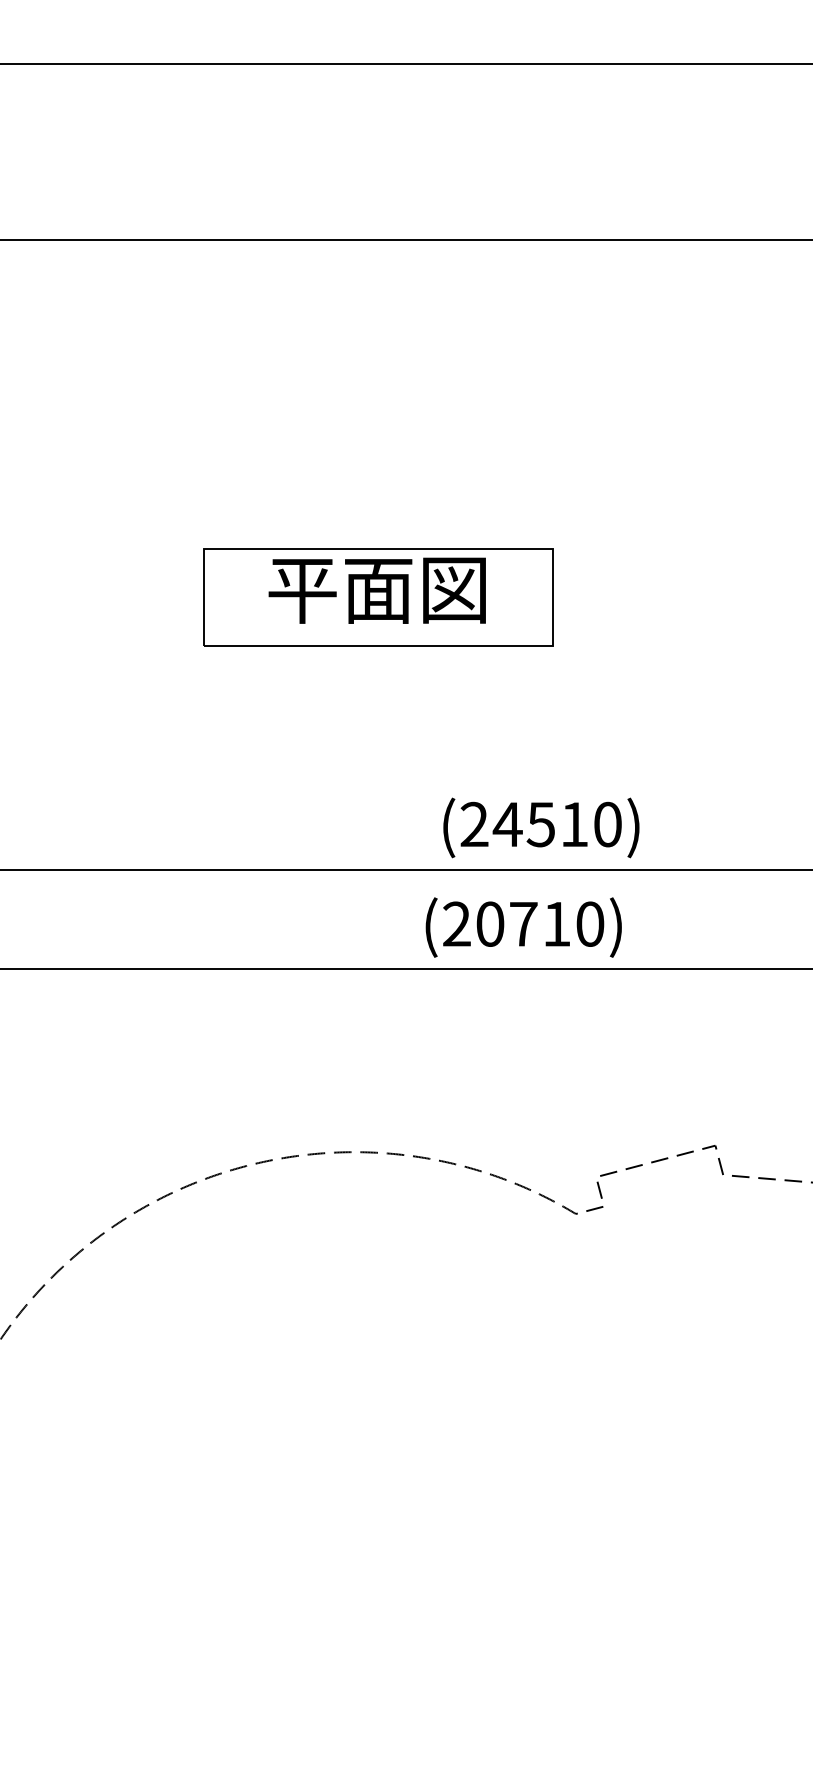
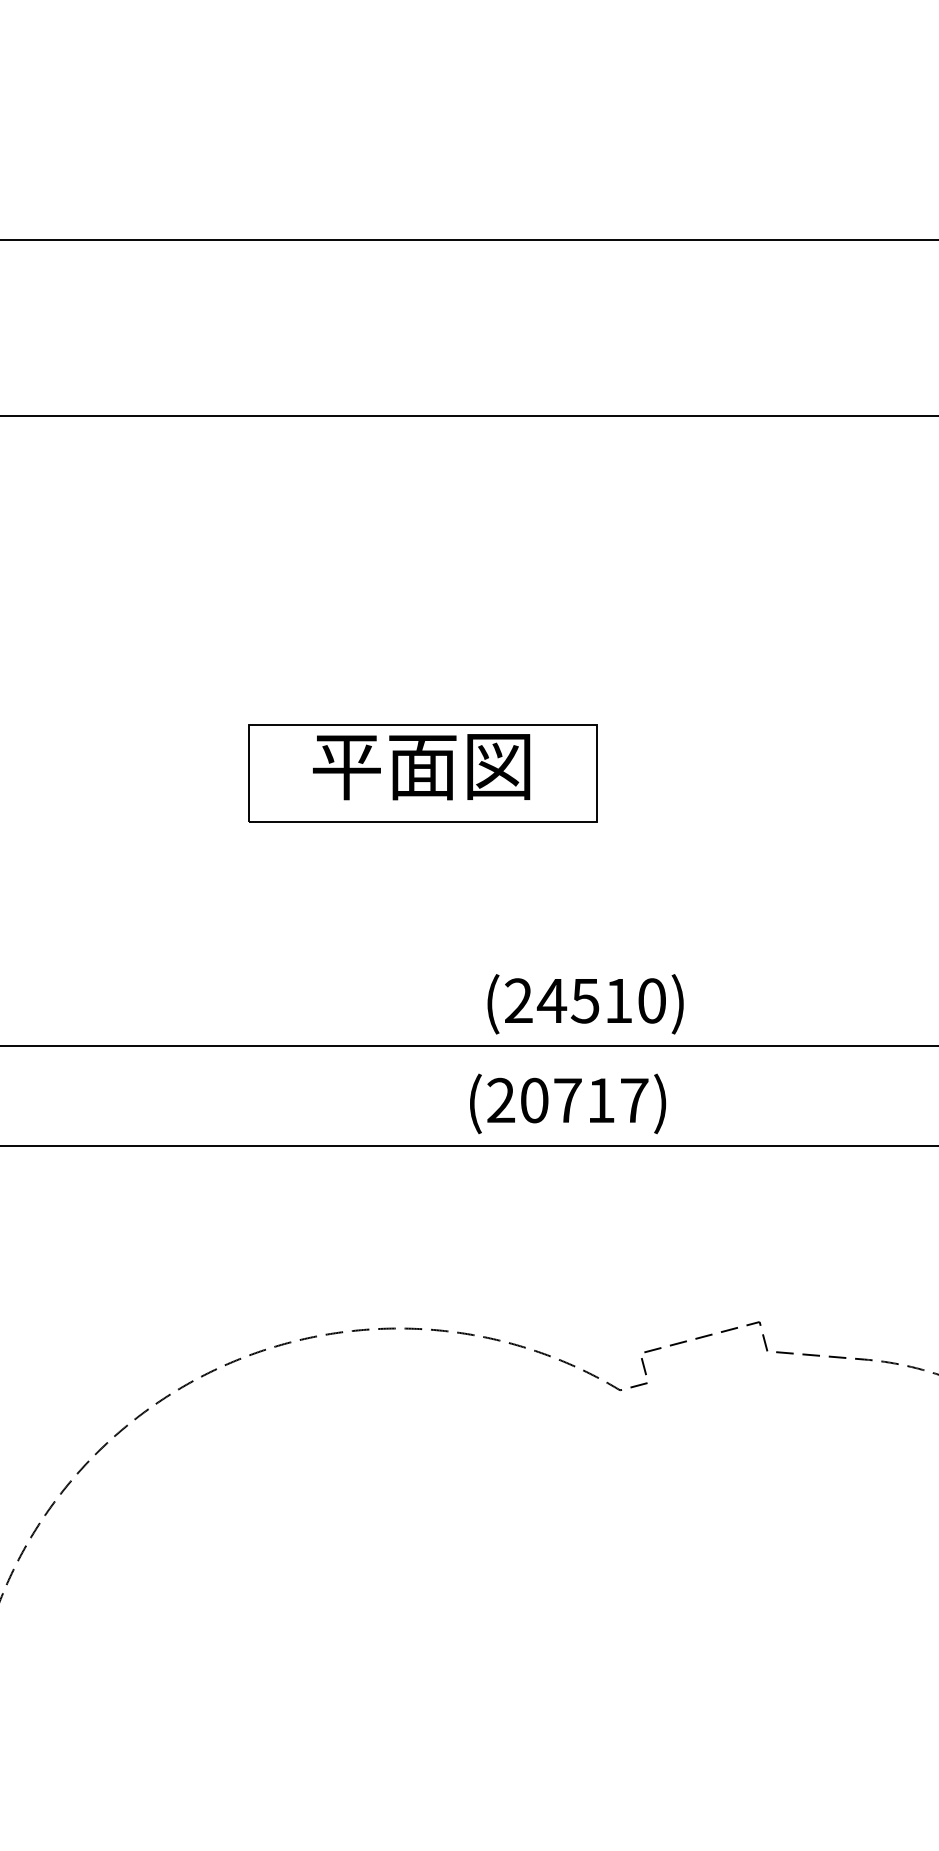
text: (590, 924) -> (634, 1100), (20710) -> (20717)

